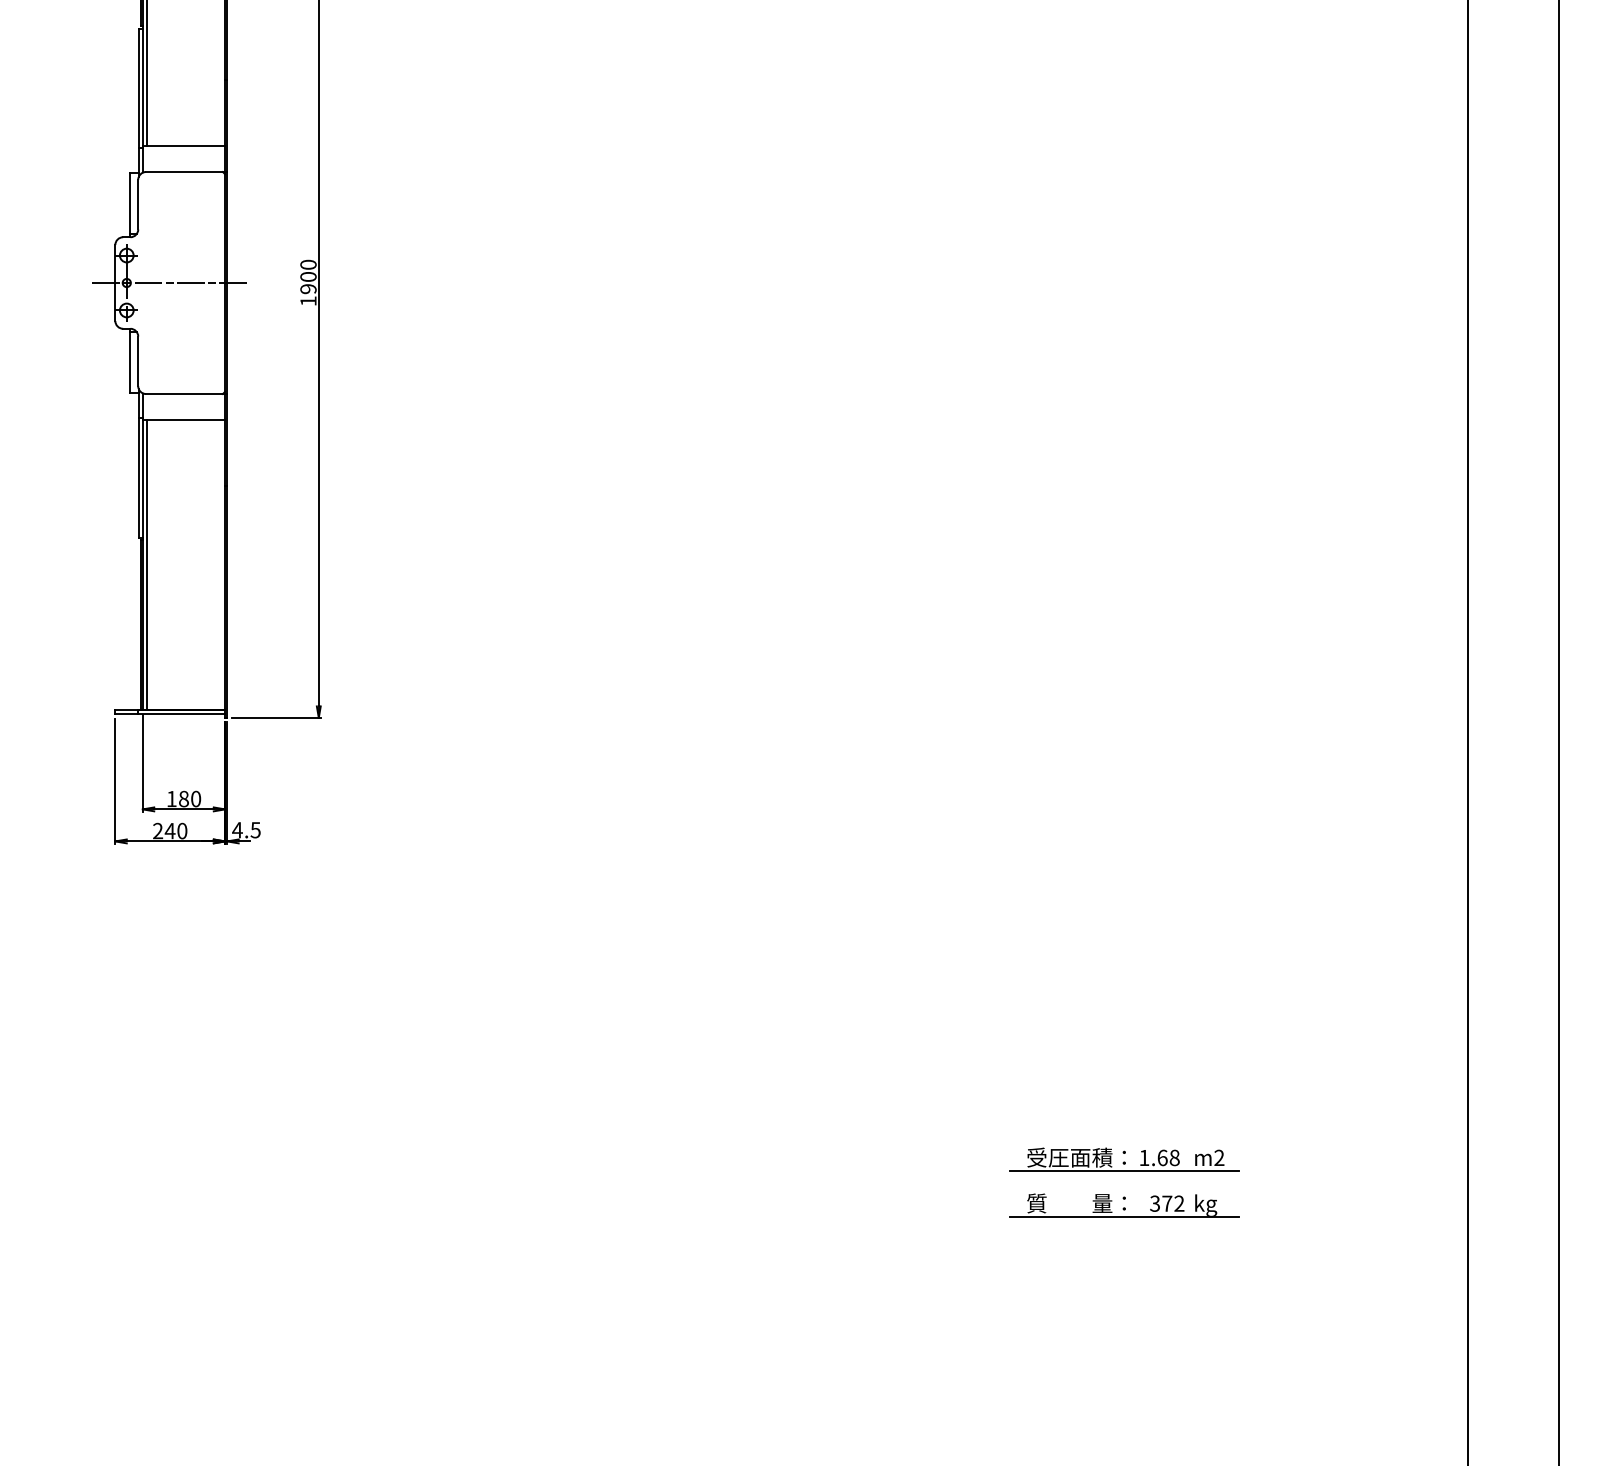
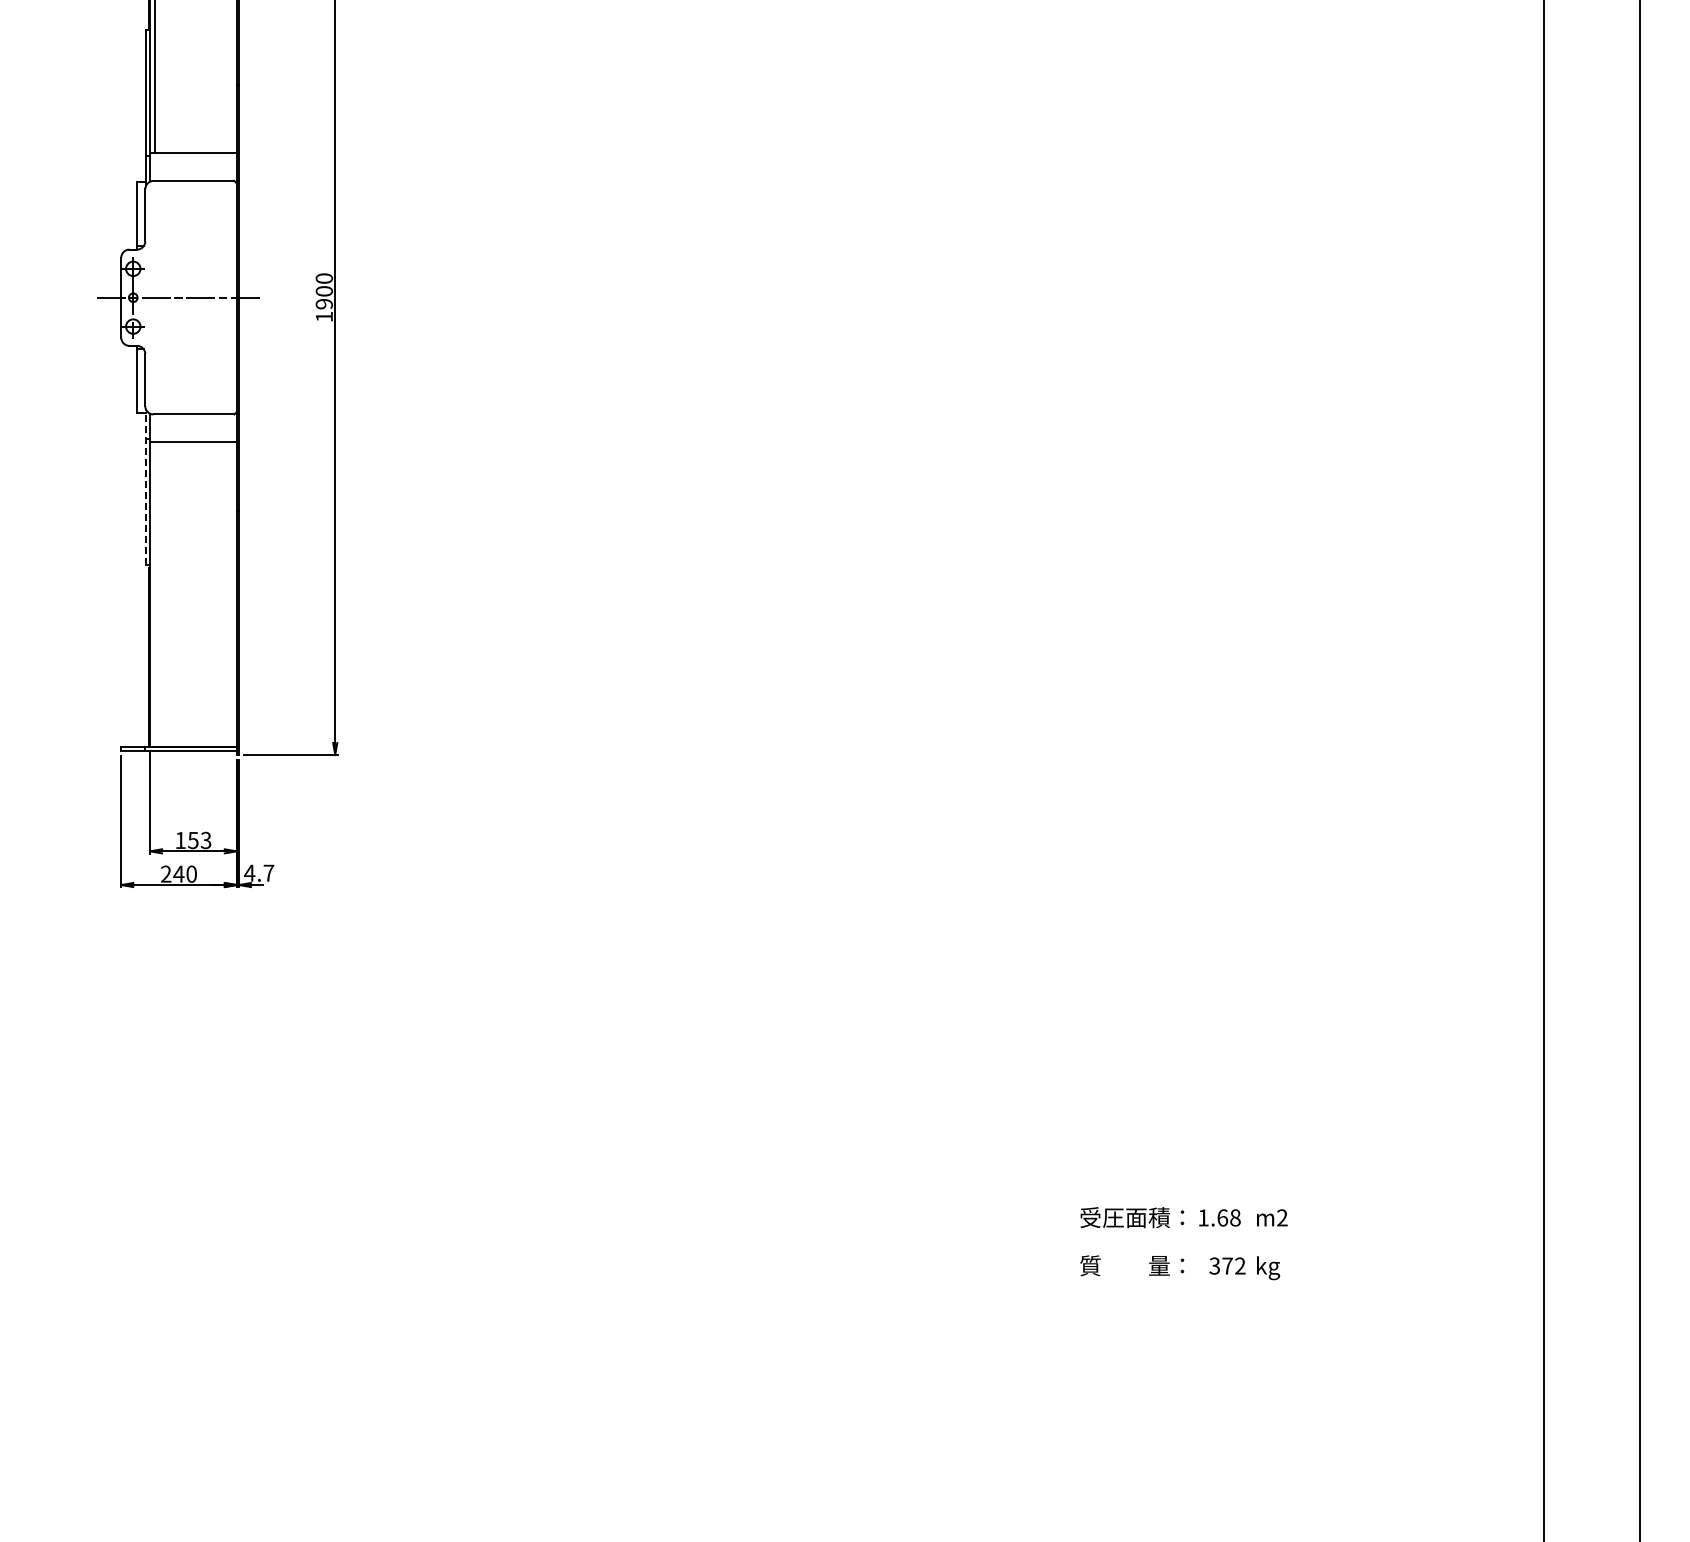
line: (138, 462) -> (145, 486), solid -> dashed
line: (146, 565) -> (154, 594), removed
text: (189, 799) -> (199, 840), 180 -> 153
text: (255, 829) -> (268, 872), 4.5 -> 4.7
line: (1124, 1170) -> (1182, 1231), removed
line: (1124, 1216) -> (1182, 1279), removed

